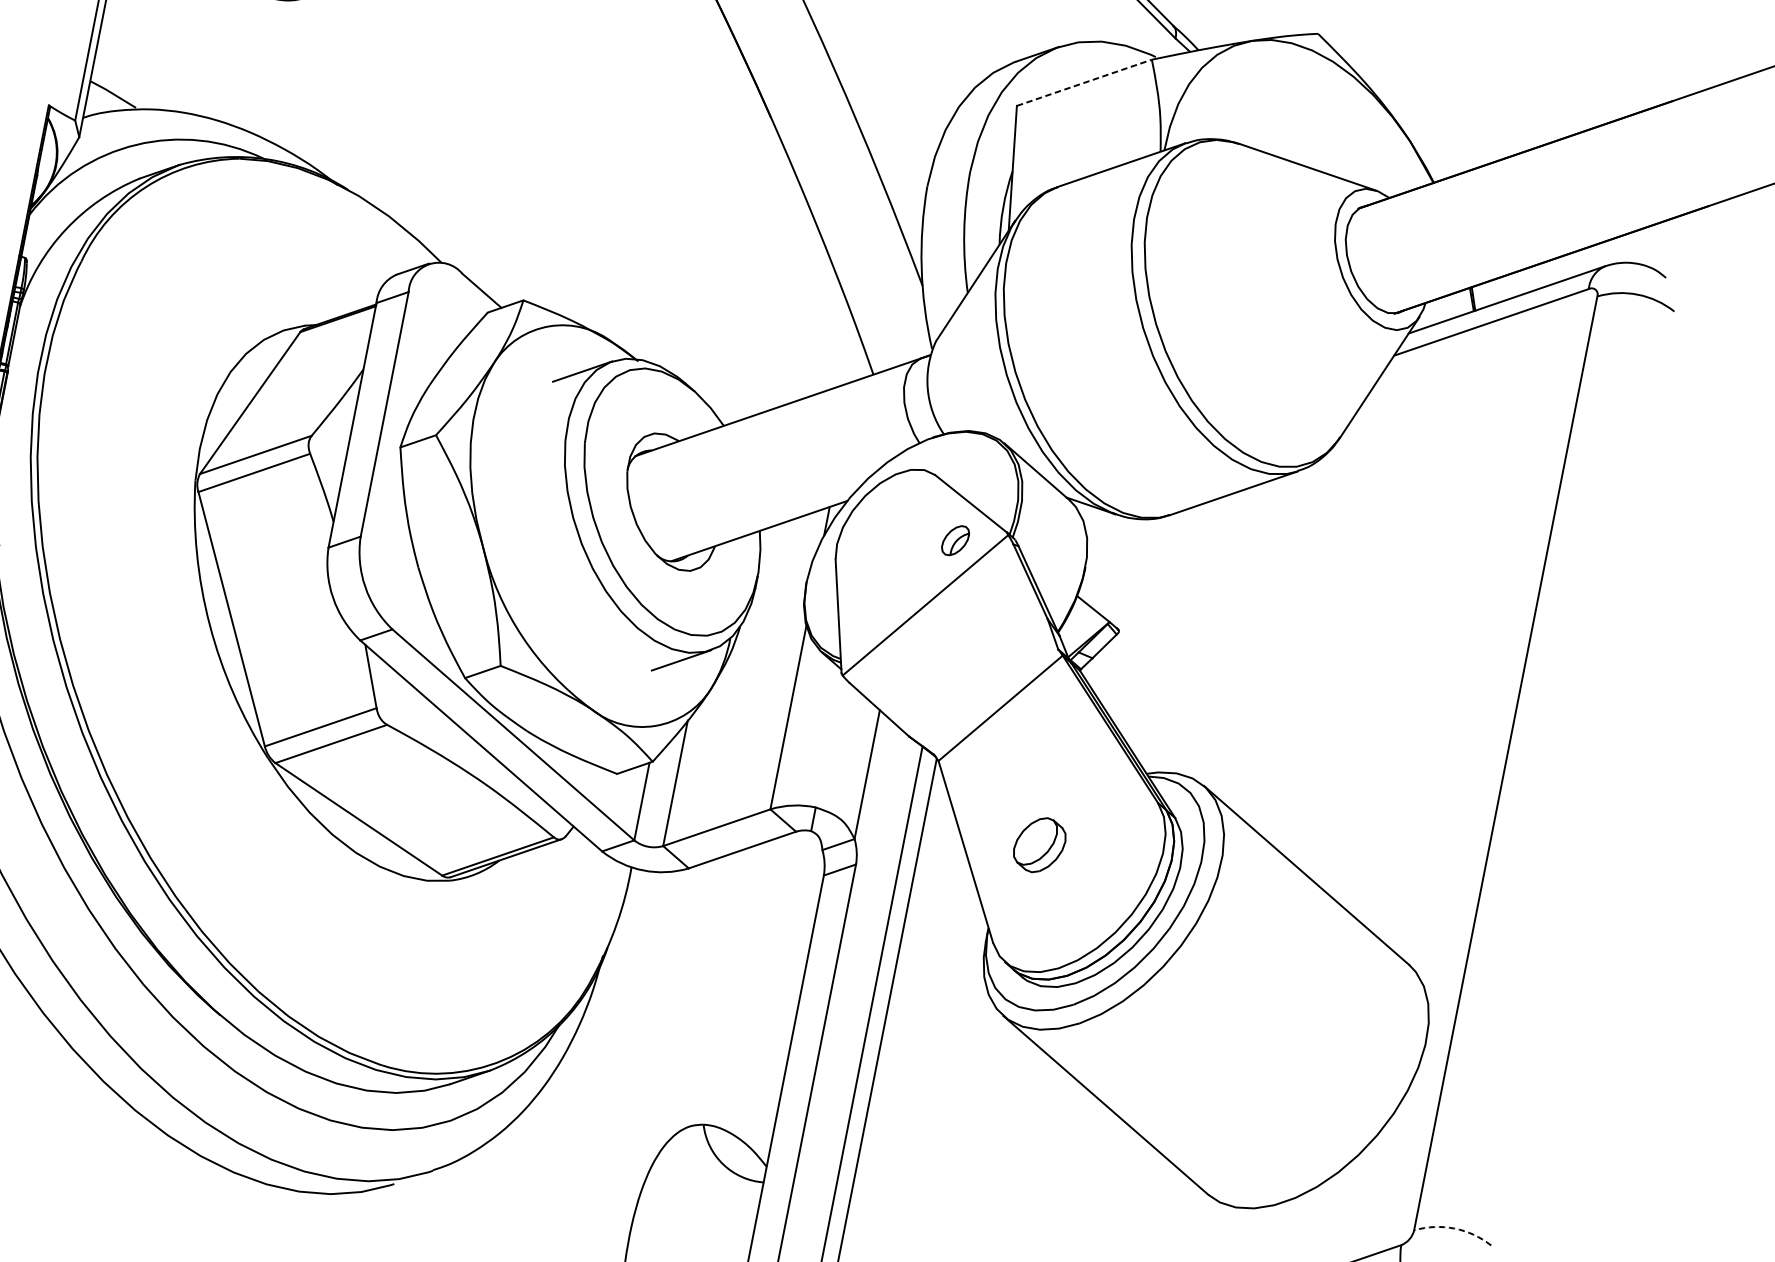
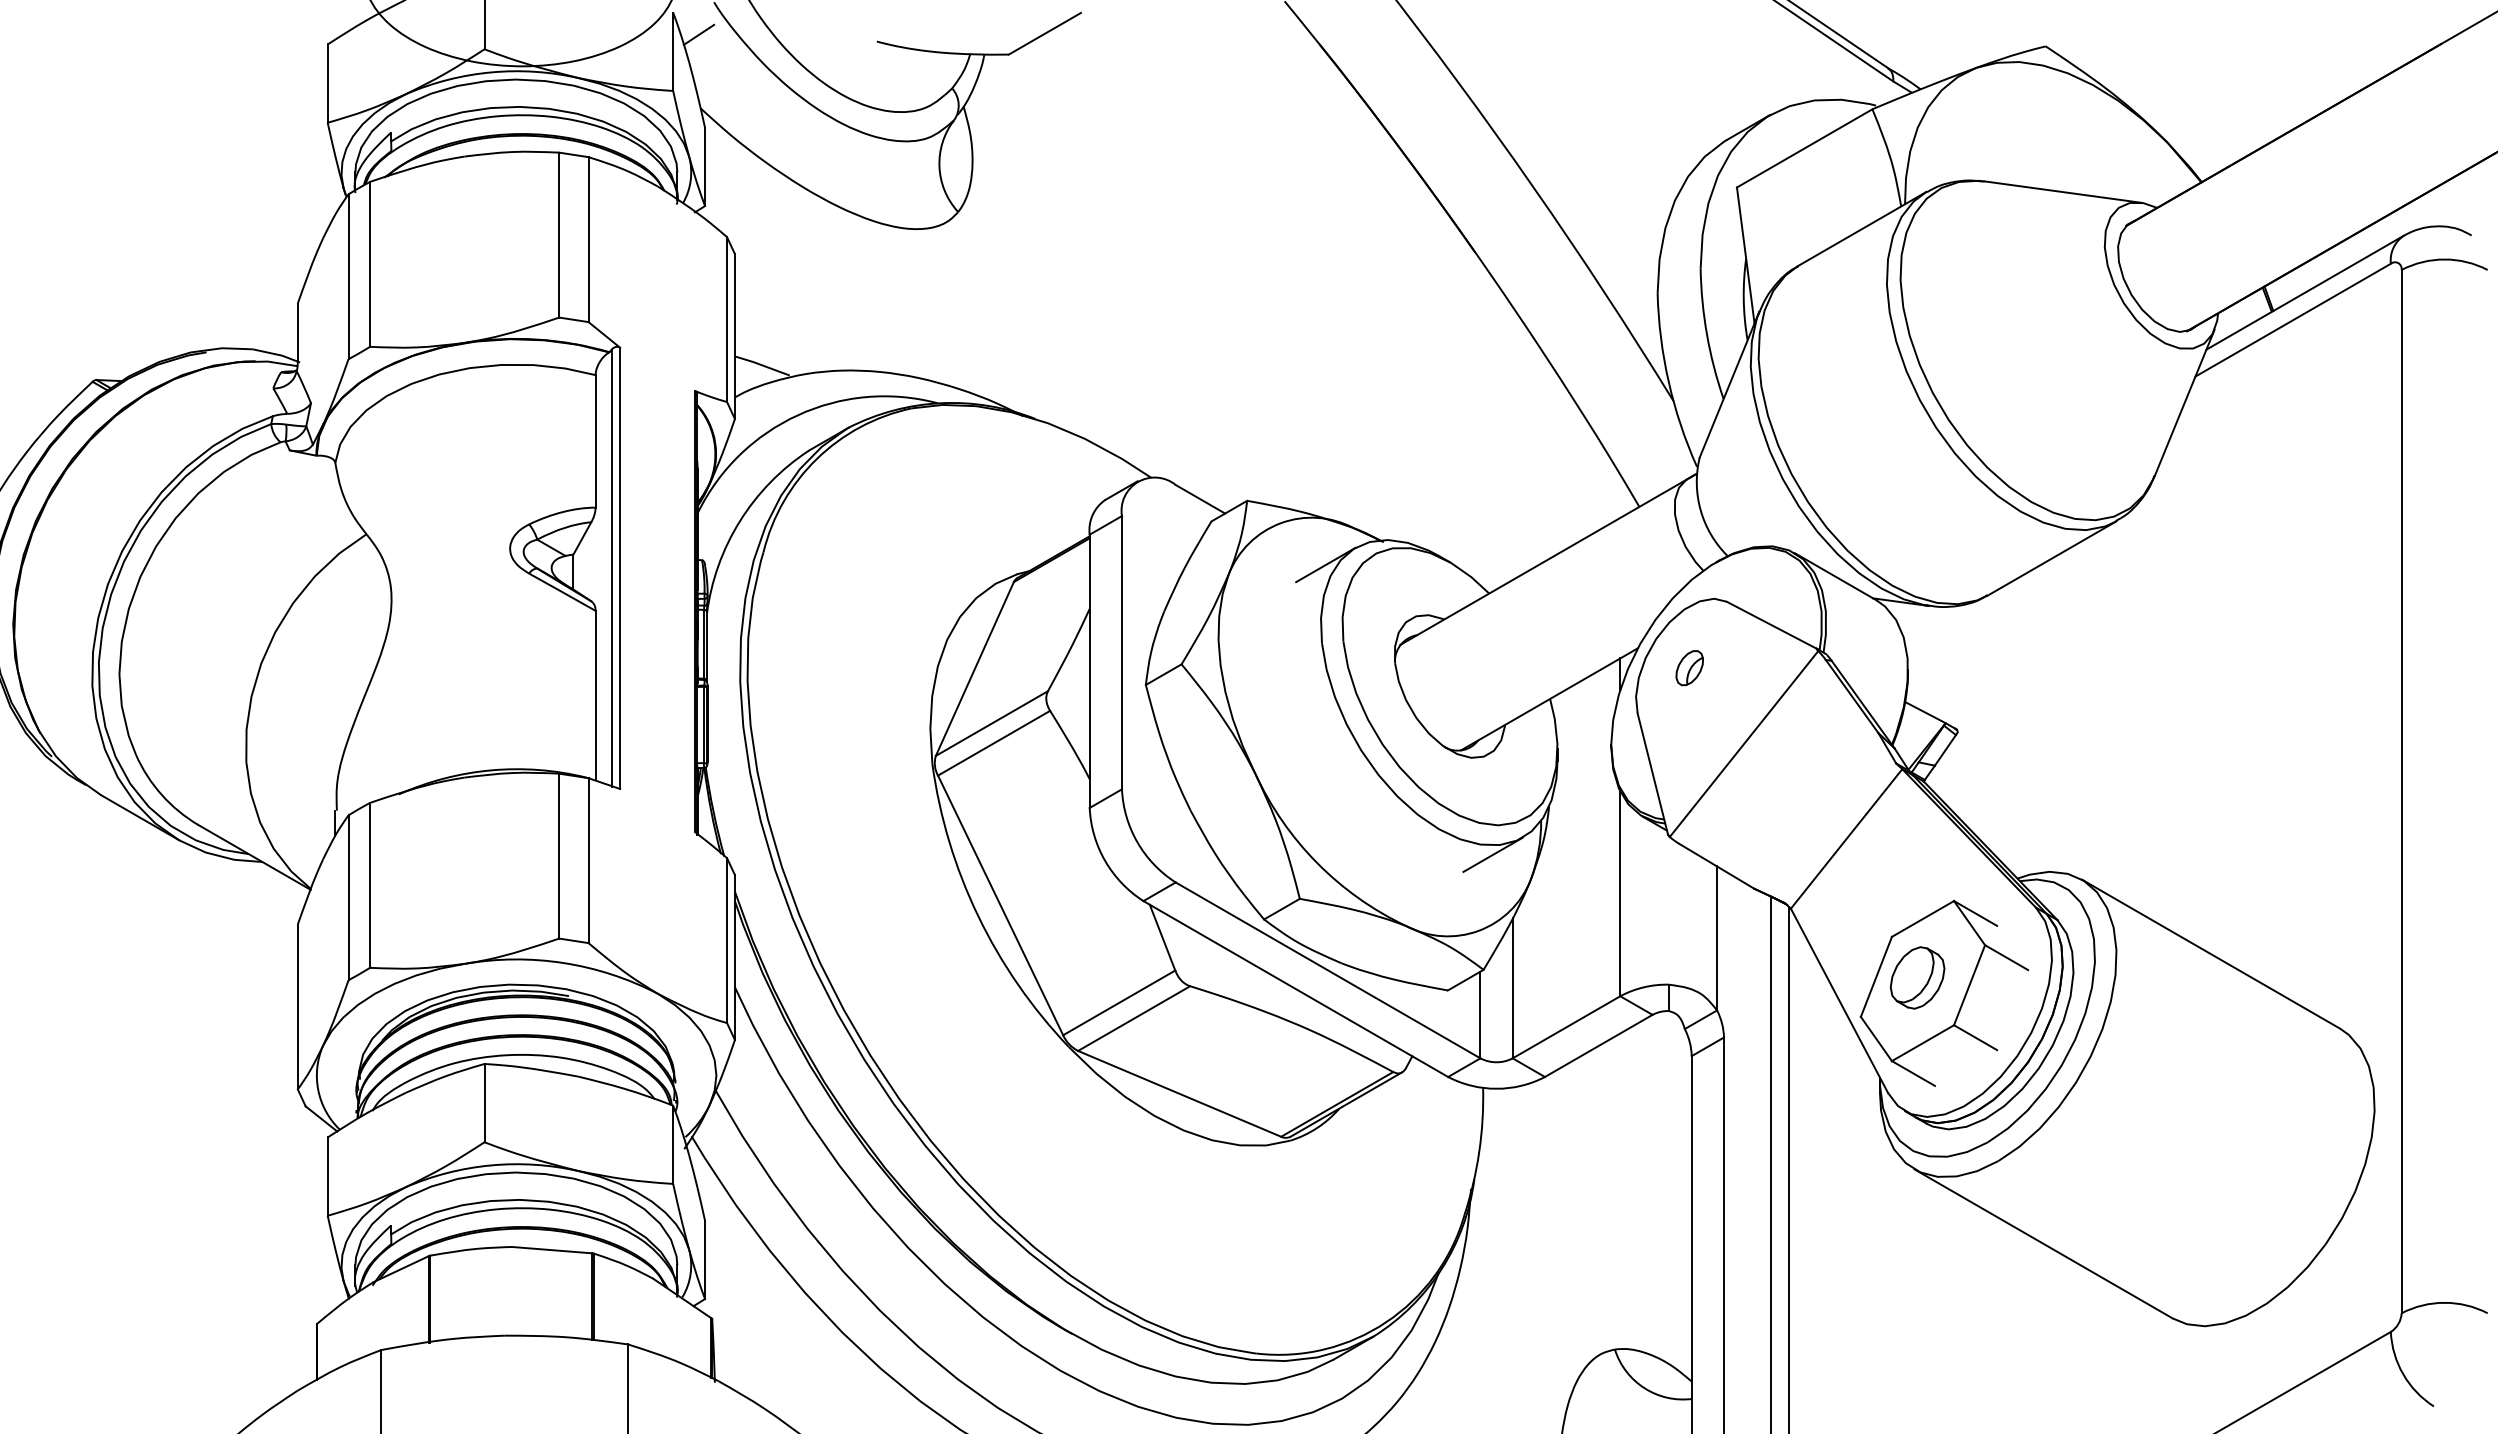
line: (1085, 83) -> (1805, 148), dashed -> solid
part: (955, 540) -> (1689, 668), moved
part: (1061, 862) -> (1944, 992), added
arc: (1454, 1228) -> (2444, 1302), dashed -> solid

